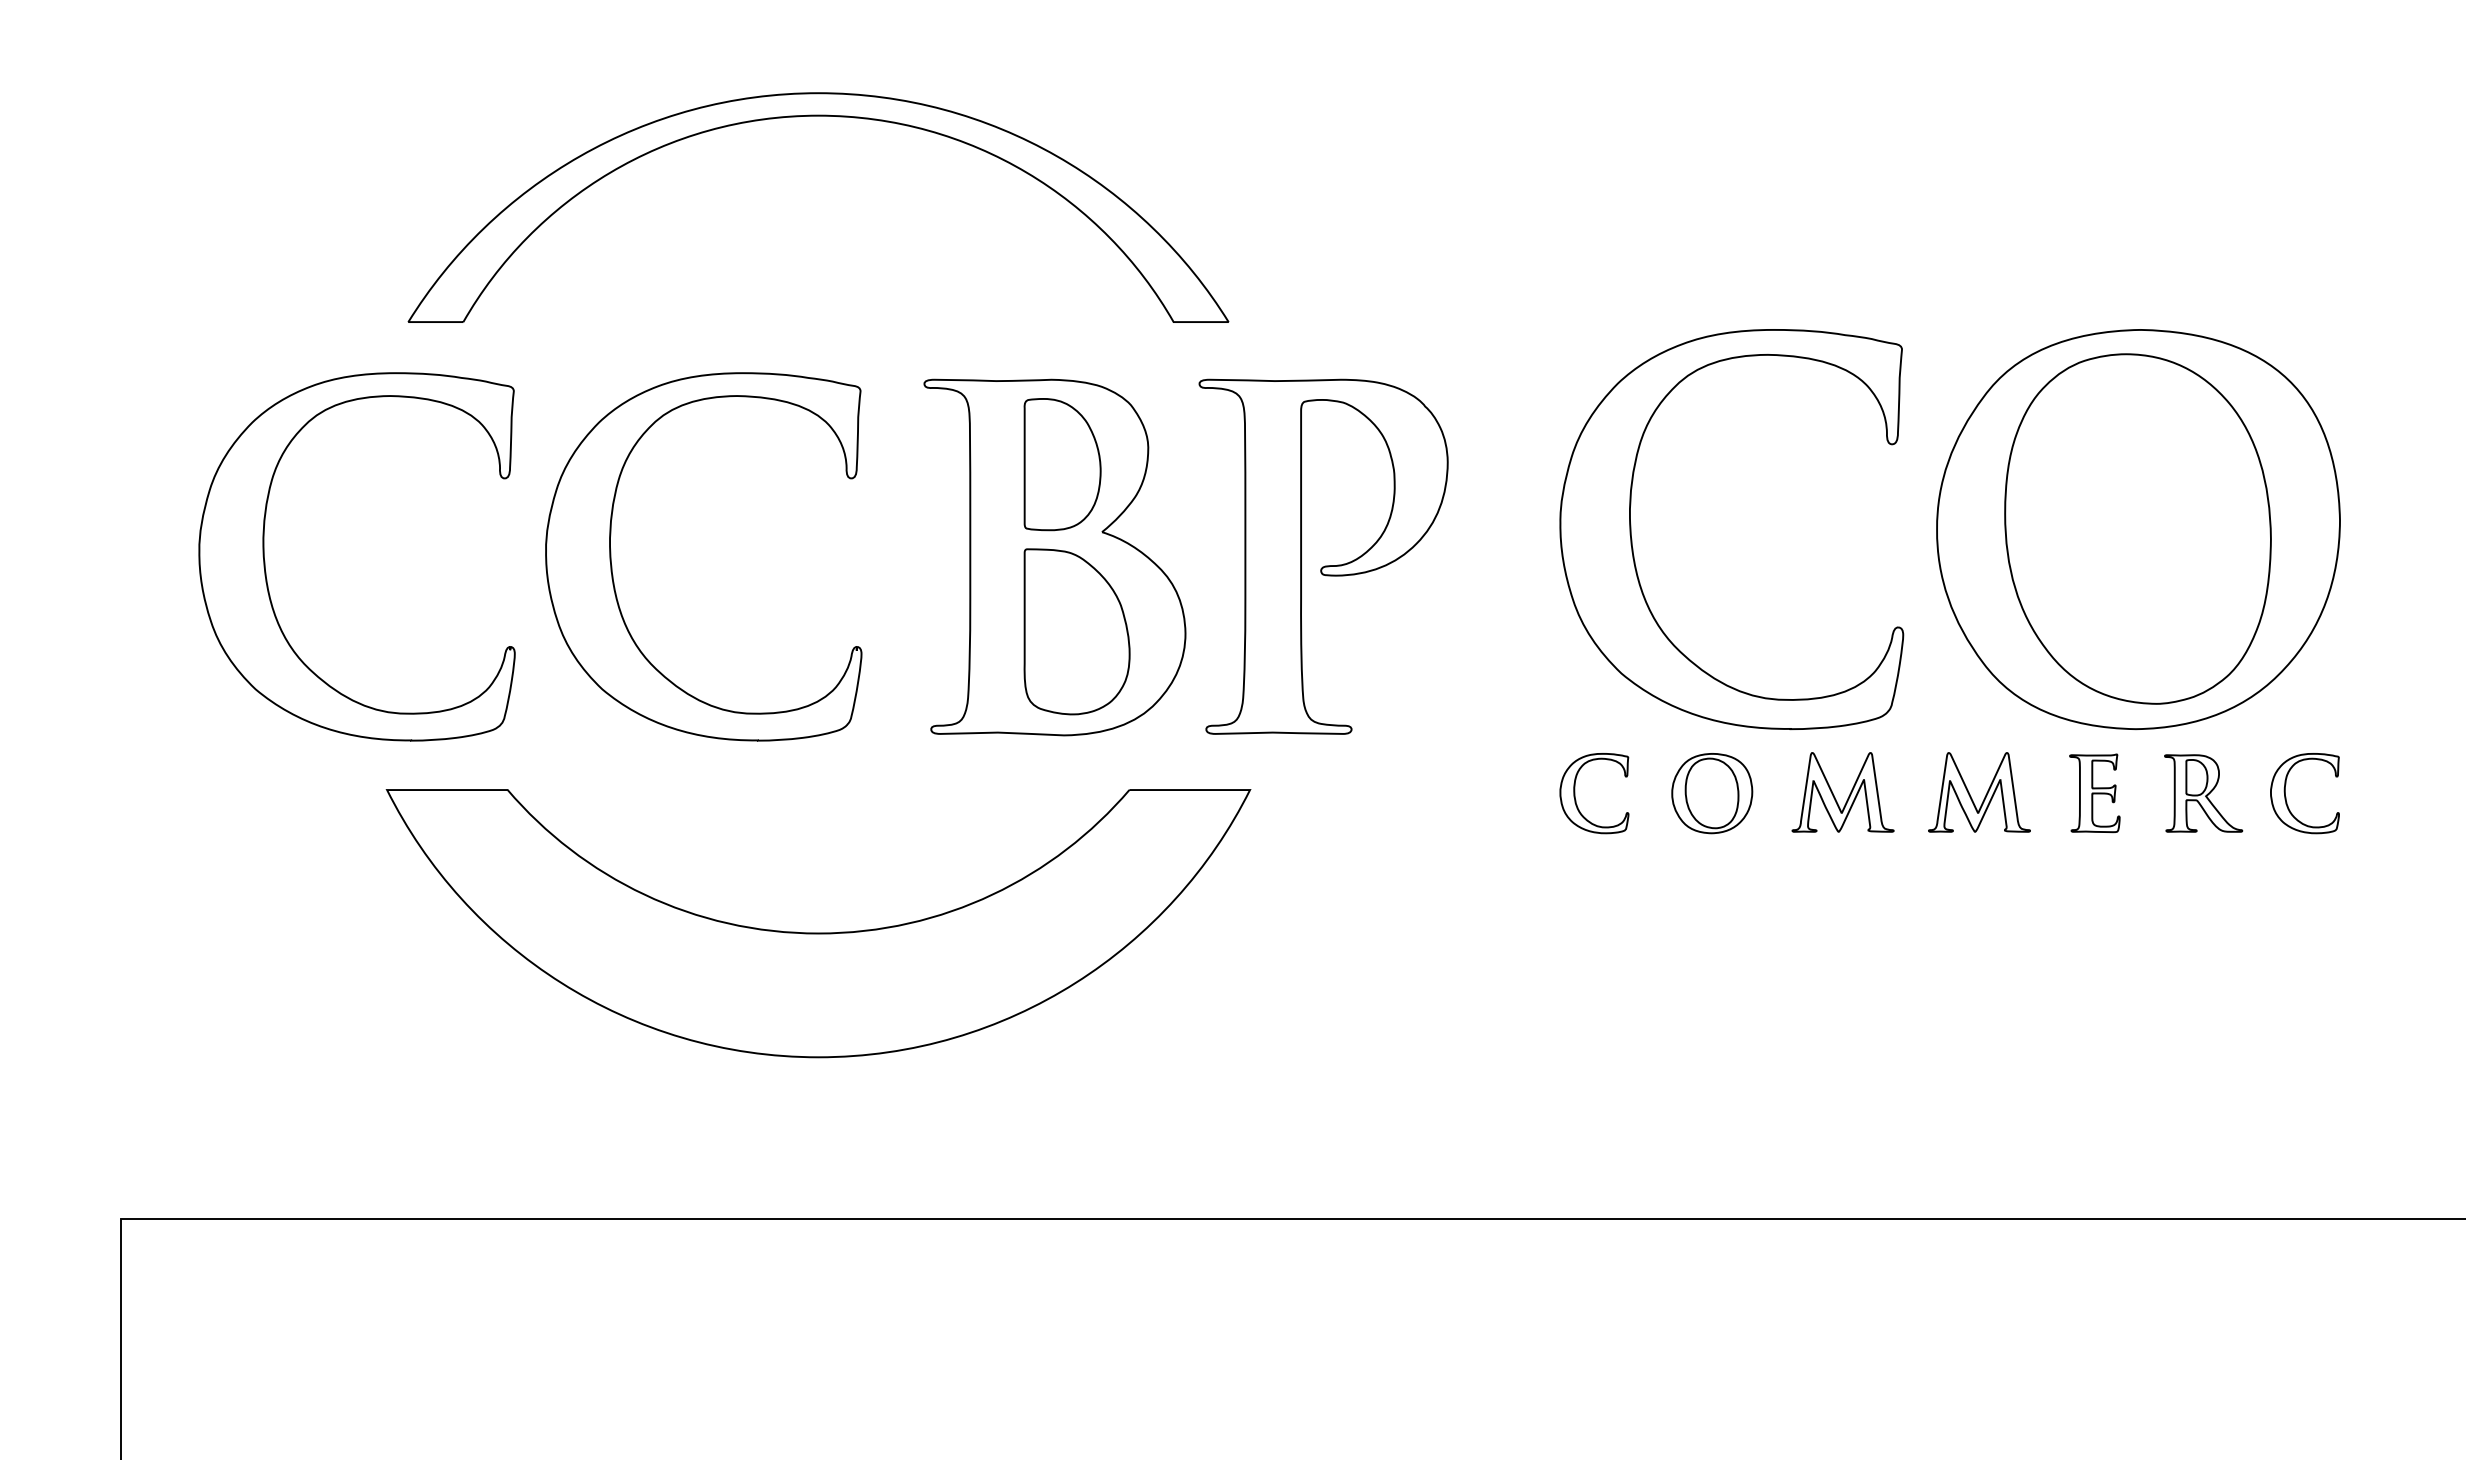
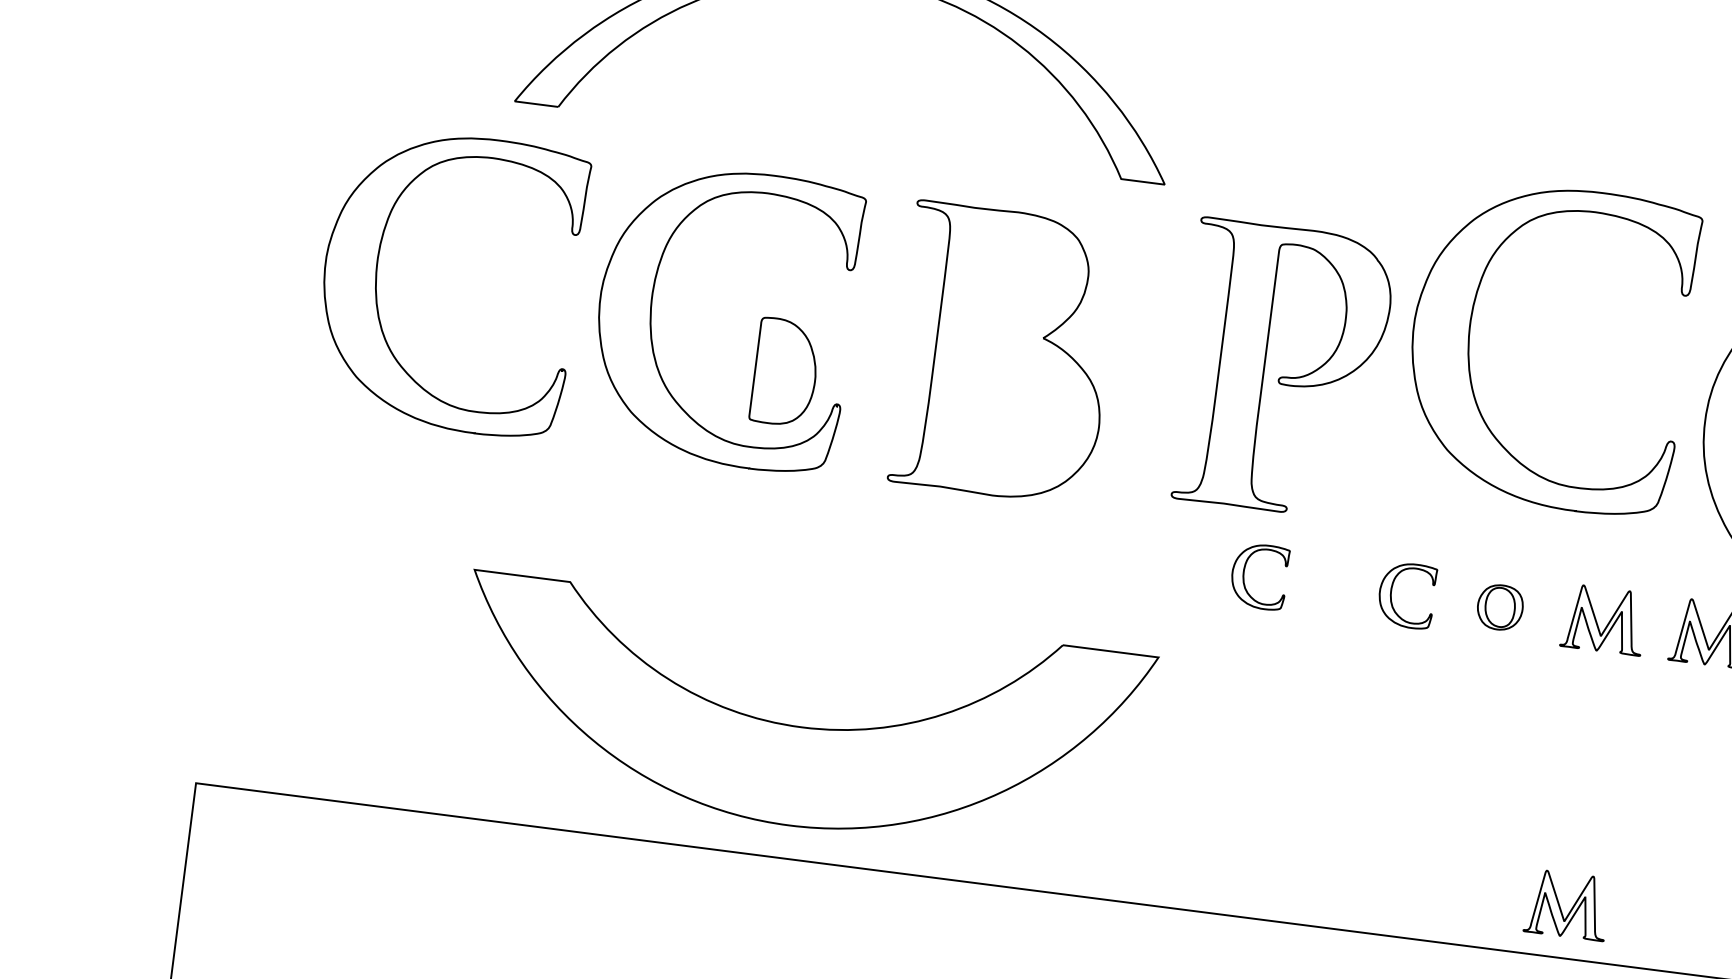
part: (1062, 464) -> (785, 372), moved
part: (1632, 539) -> (1469, 344), moved
part: (1325, 565) -> (1282, 376), moved
part: (1076, 631) -> (1012, 414), removed
part: (1389, 793) -> (1244, 574), added
part: (1712, 793) -> (1500, 607), size x0.7
part: (818, 932) -> (802, 726), moved
part: (1849, 1153) -> (1572, 906), added

